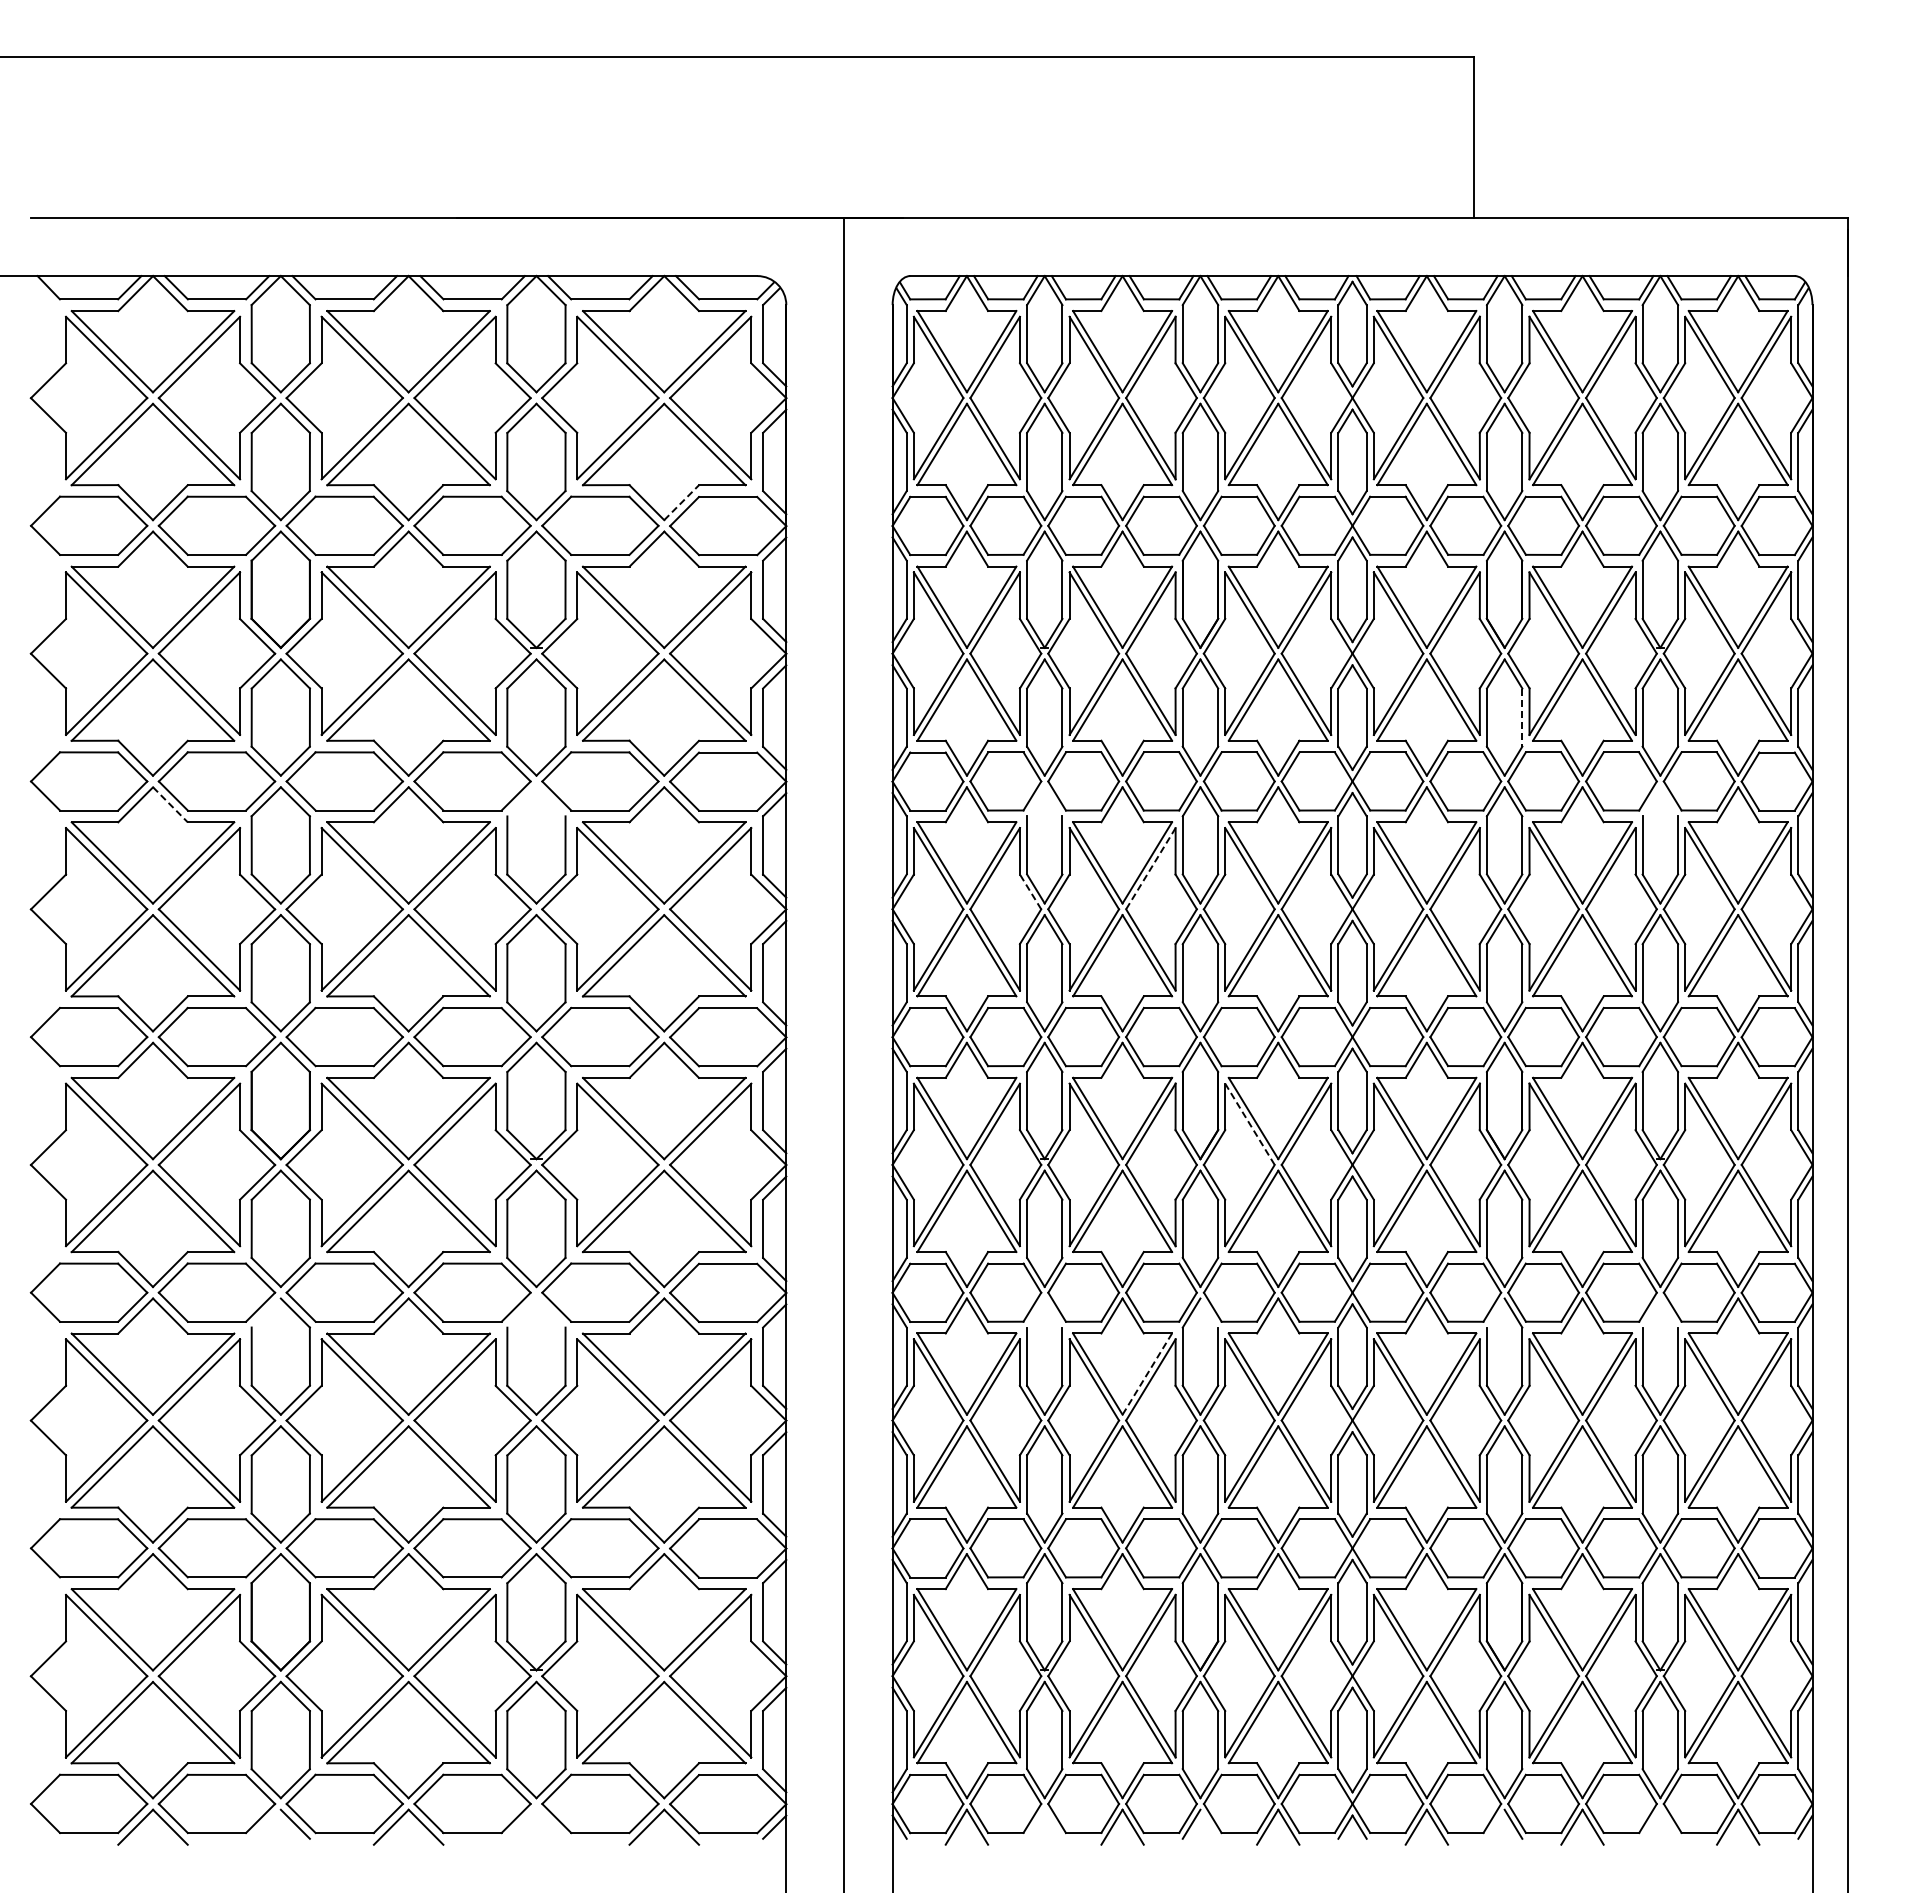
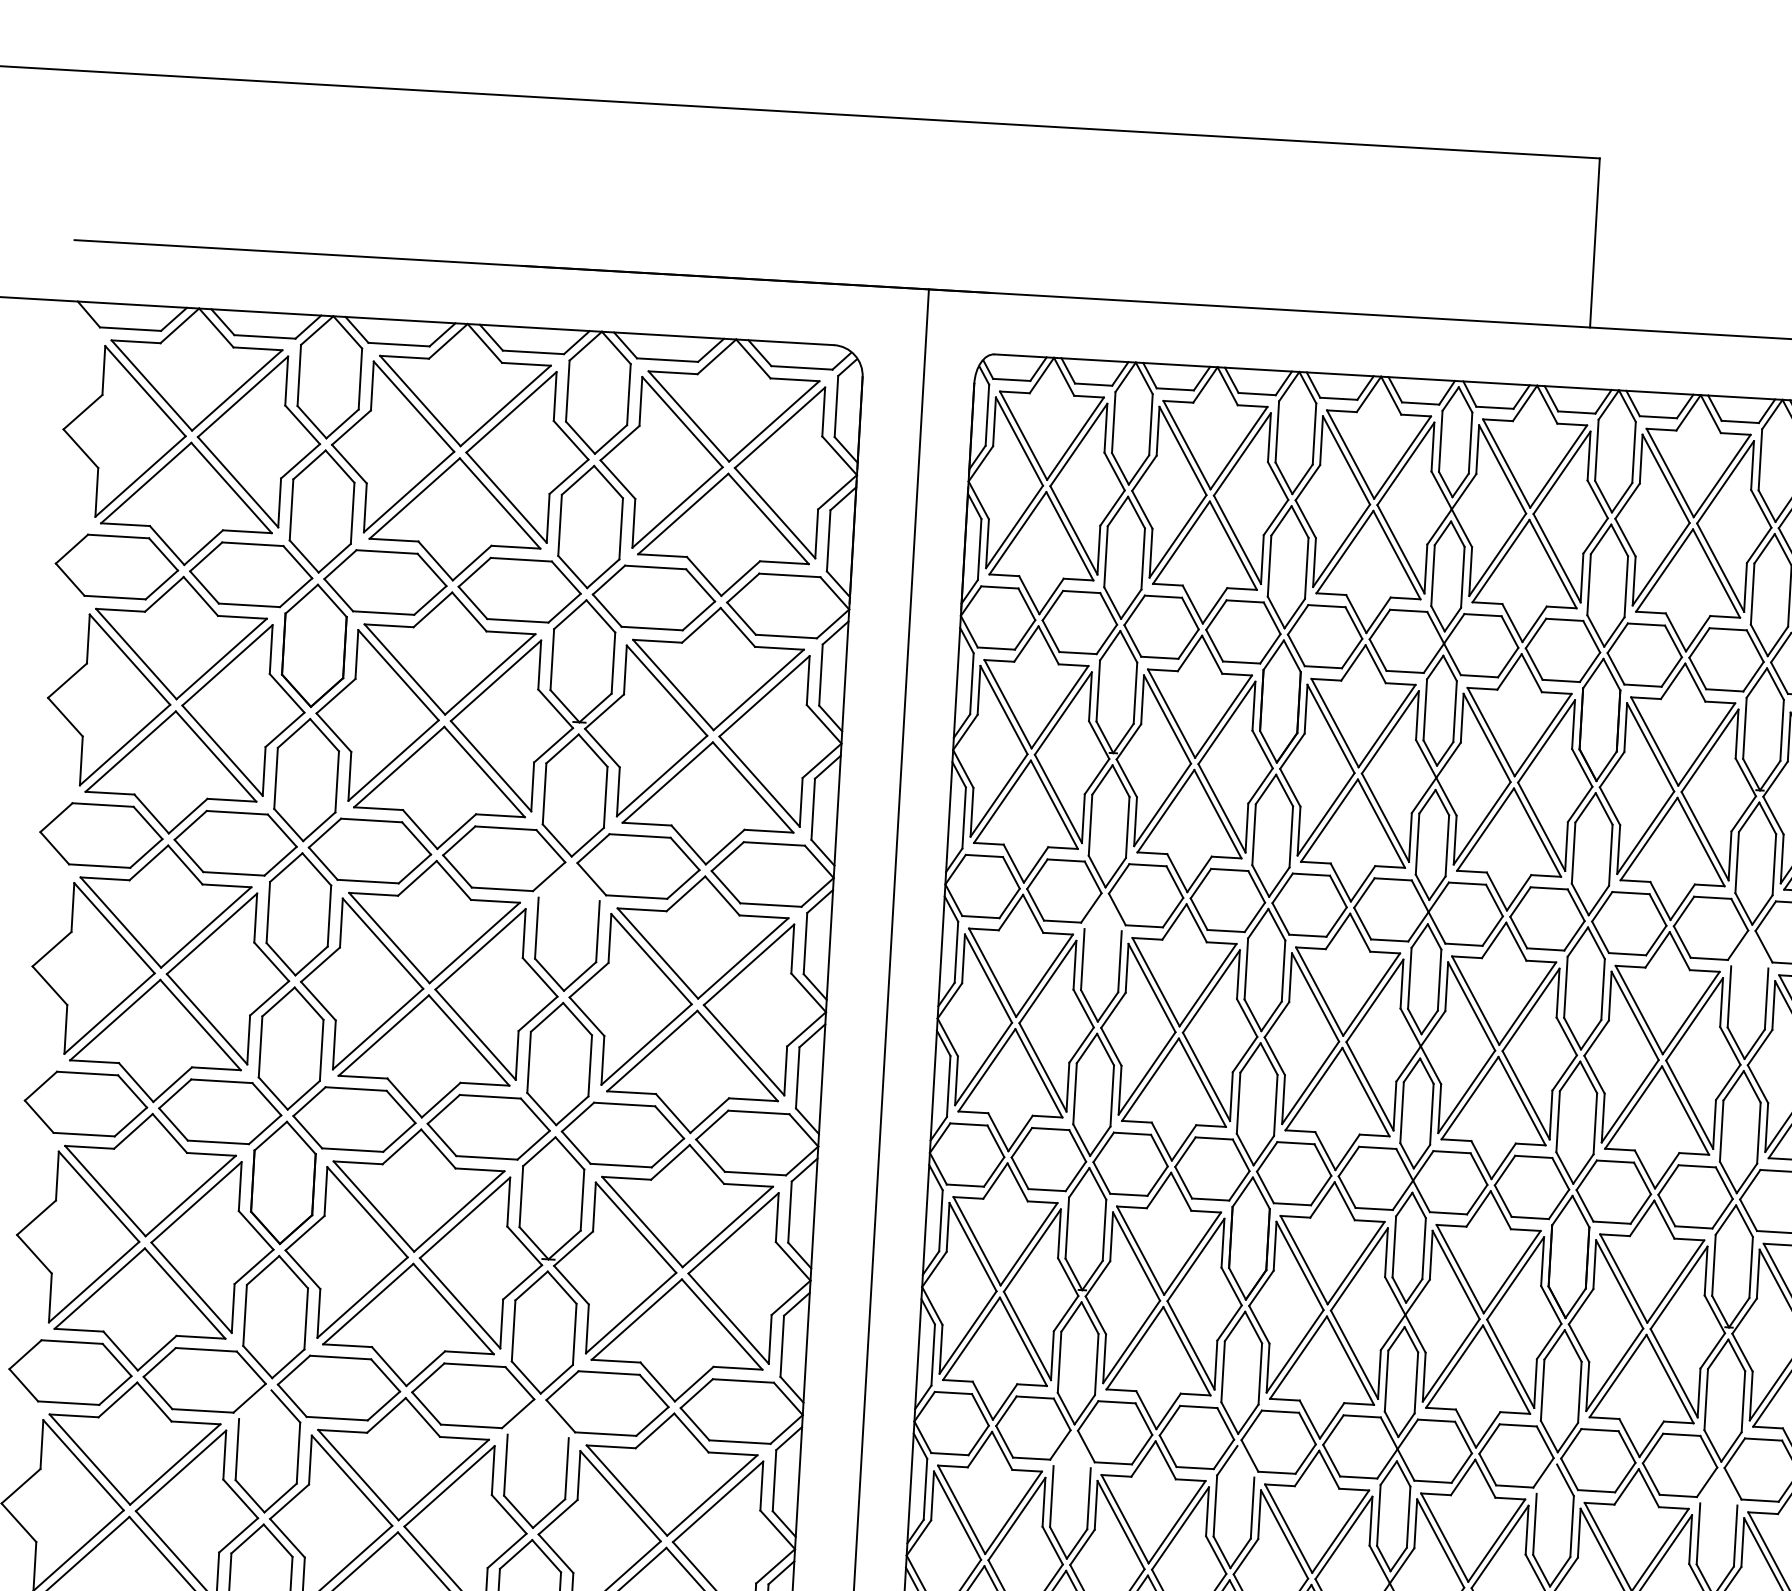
line: (681, 502) -> (740, 578), dashed -> solid
line: (1522, 718) -> (1610, 856), dashed -> solid
line: (170, 804) -> (185, 864), dashed -> solid
line: (1150, 868) -> (1211, 991), dashed -> solid
line: (1030, 891) -> (1083, 1008), dashed -> solid
line: (1249, 1124) -> (1299, 1266), dashed -> solid
line: (1147, 1374) -> (1177, 1522), dashed -> solid

